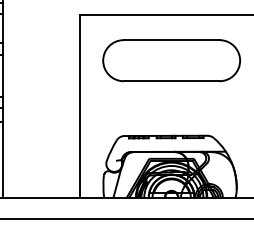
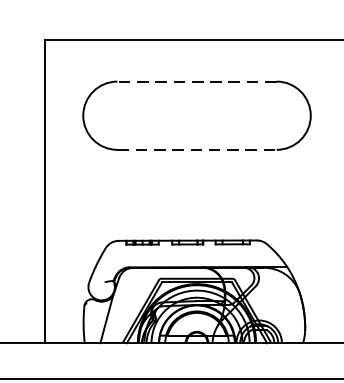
line: (171, 40) -> (196, 82), solid -> dashed
line: (171, 81) -> (196, 150), solid -> dashed

